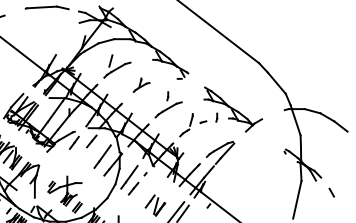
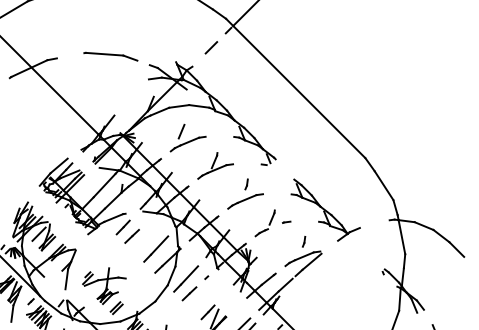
part: (141, 84) -> (215, 165), size x1.67
part: (217, 117) -> (304, 241), moved
line: (91, 141) -> (131, 236), moved

